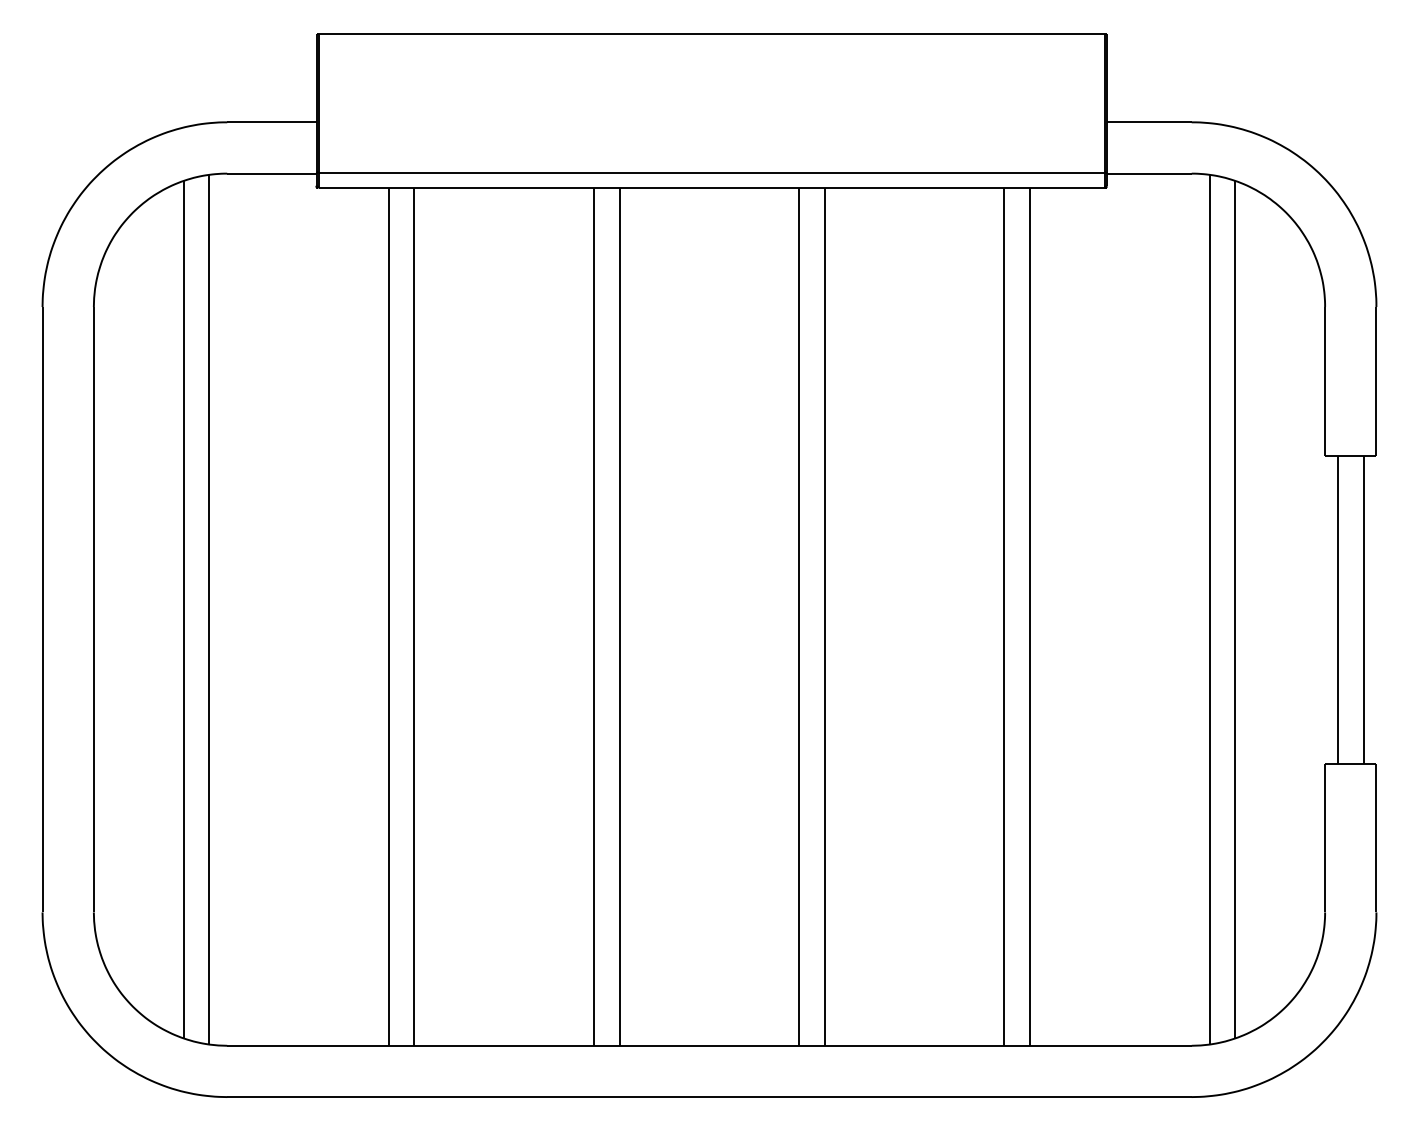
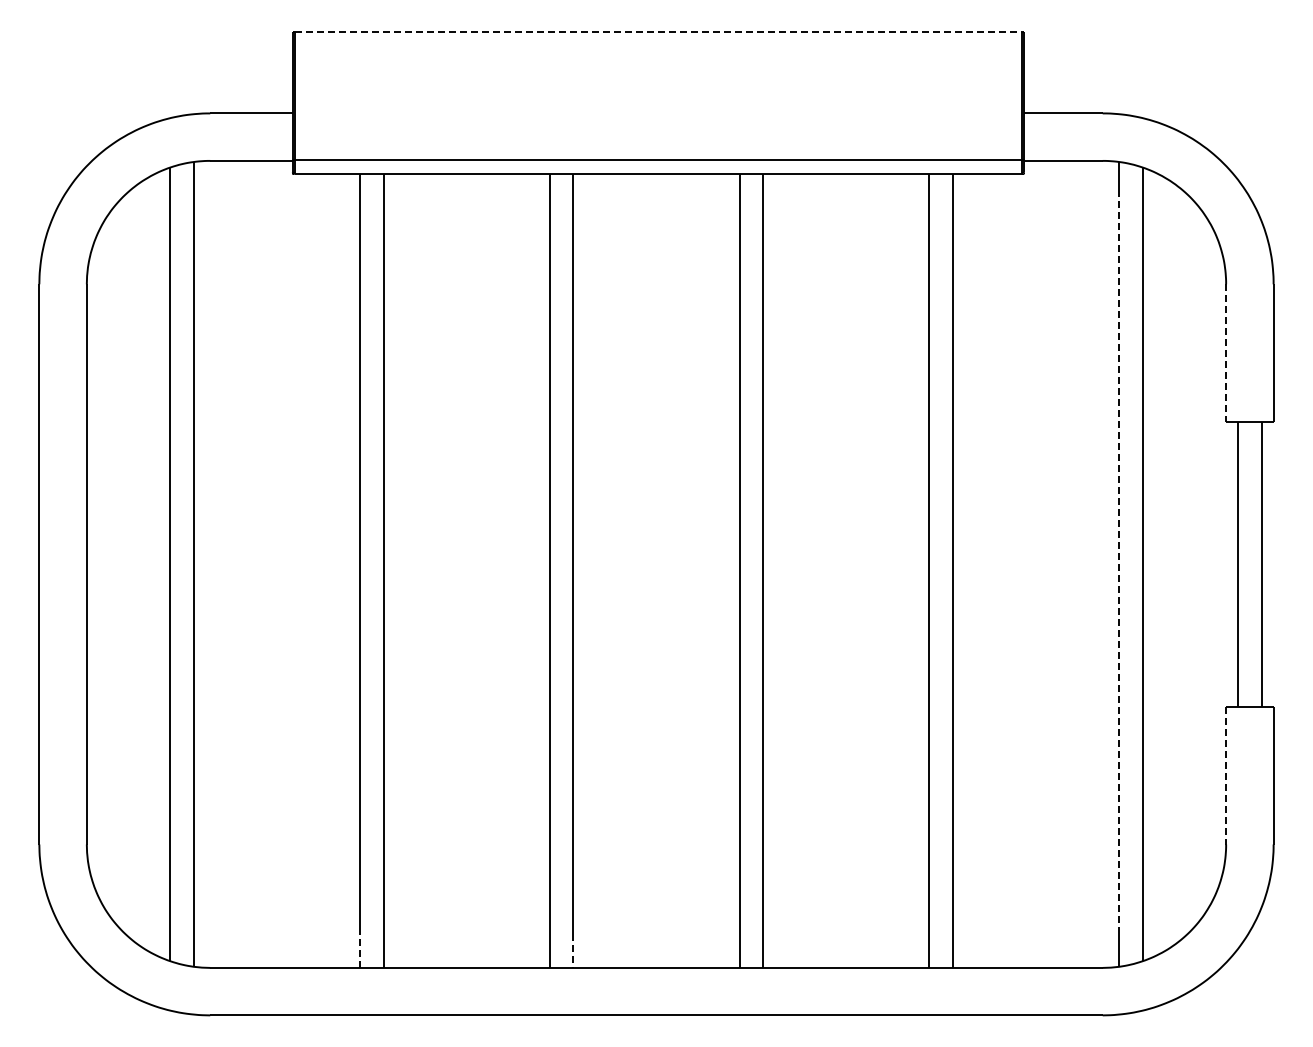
line: (711, 33) -> (658, 31), solid -> dashed
line: (1325, 381) -> (1226, 353), solid -> dashed
line: (1209, 609) -> (1119, 564), solid -> dashed
line: (1325, 837) -> (1226, 775), solid -> dashed
line: (388, 1028) -> (359, 951), solid -> dashed
line: (619, 1028) -> (573, 951), solid -> dashed

